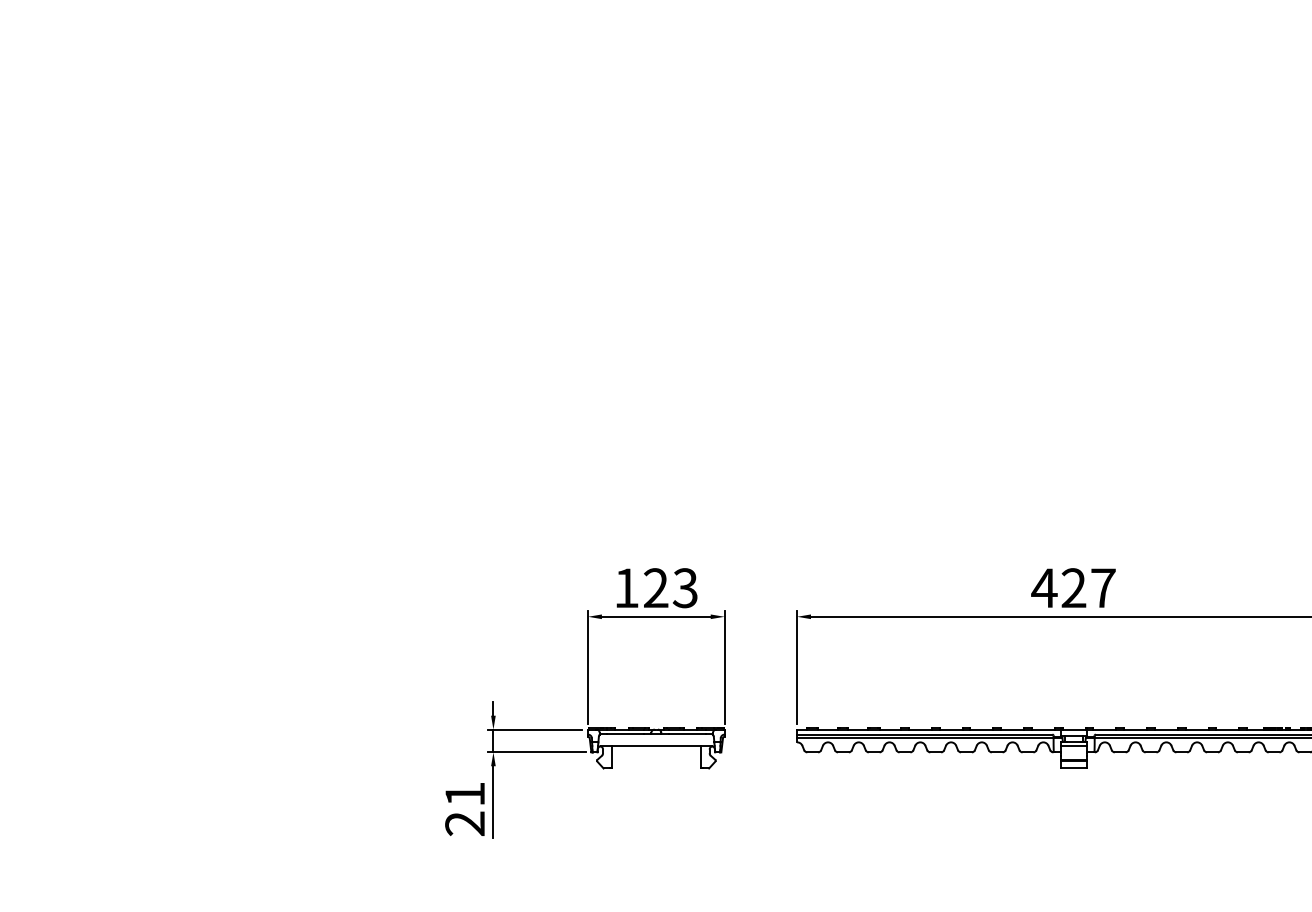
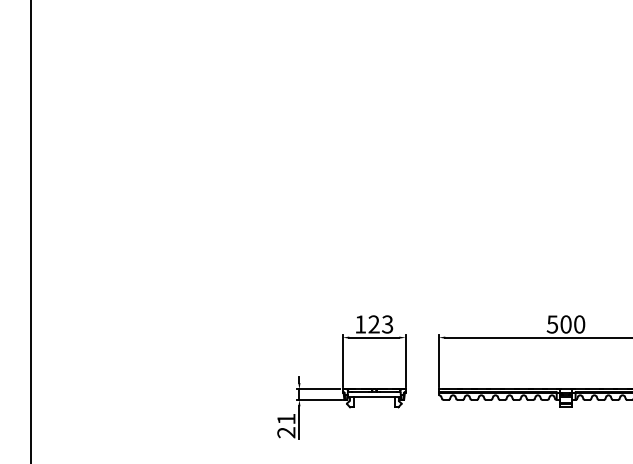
text: (1072, 588) -> (565, 324), 427 -> 500

